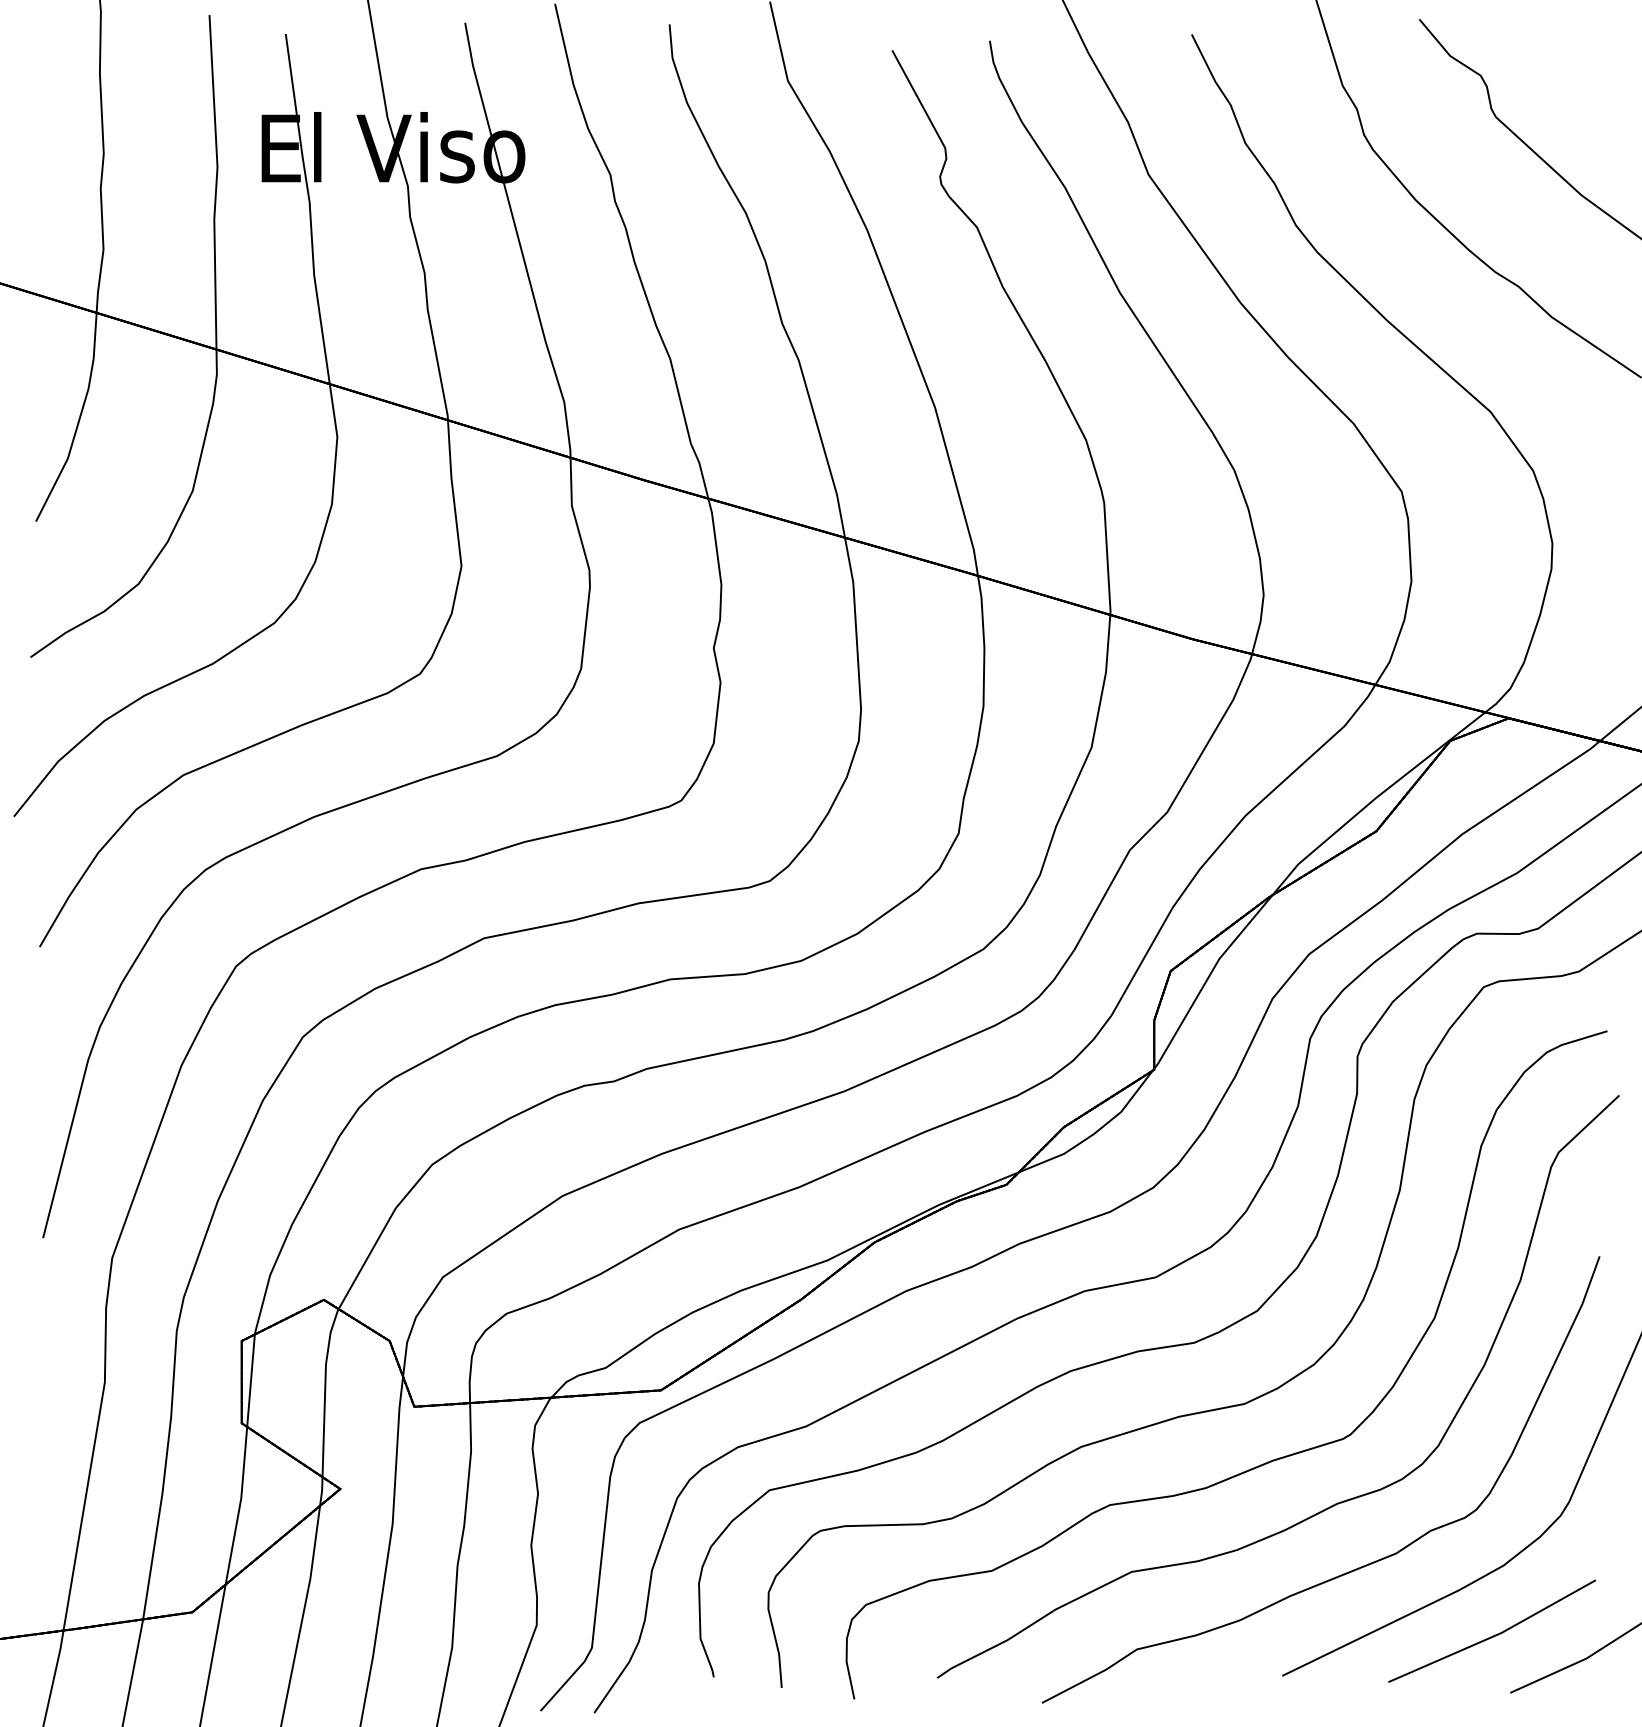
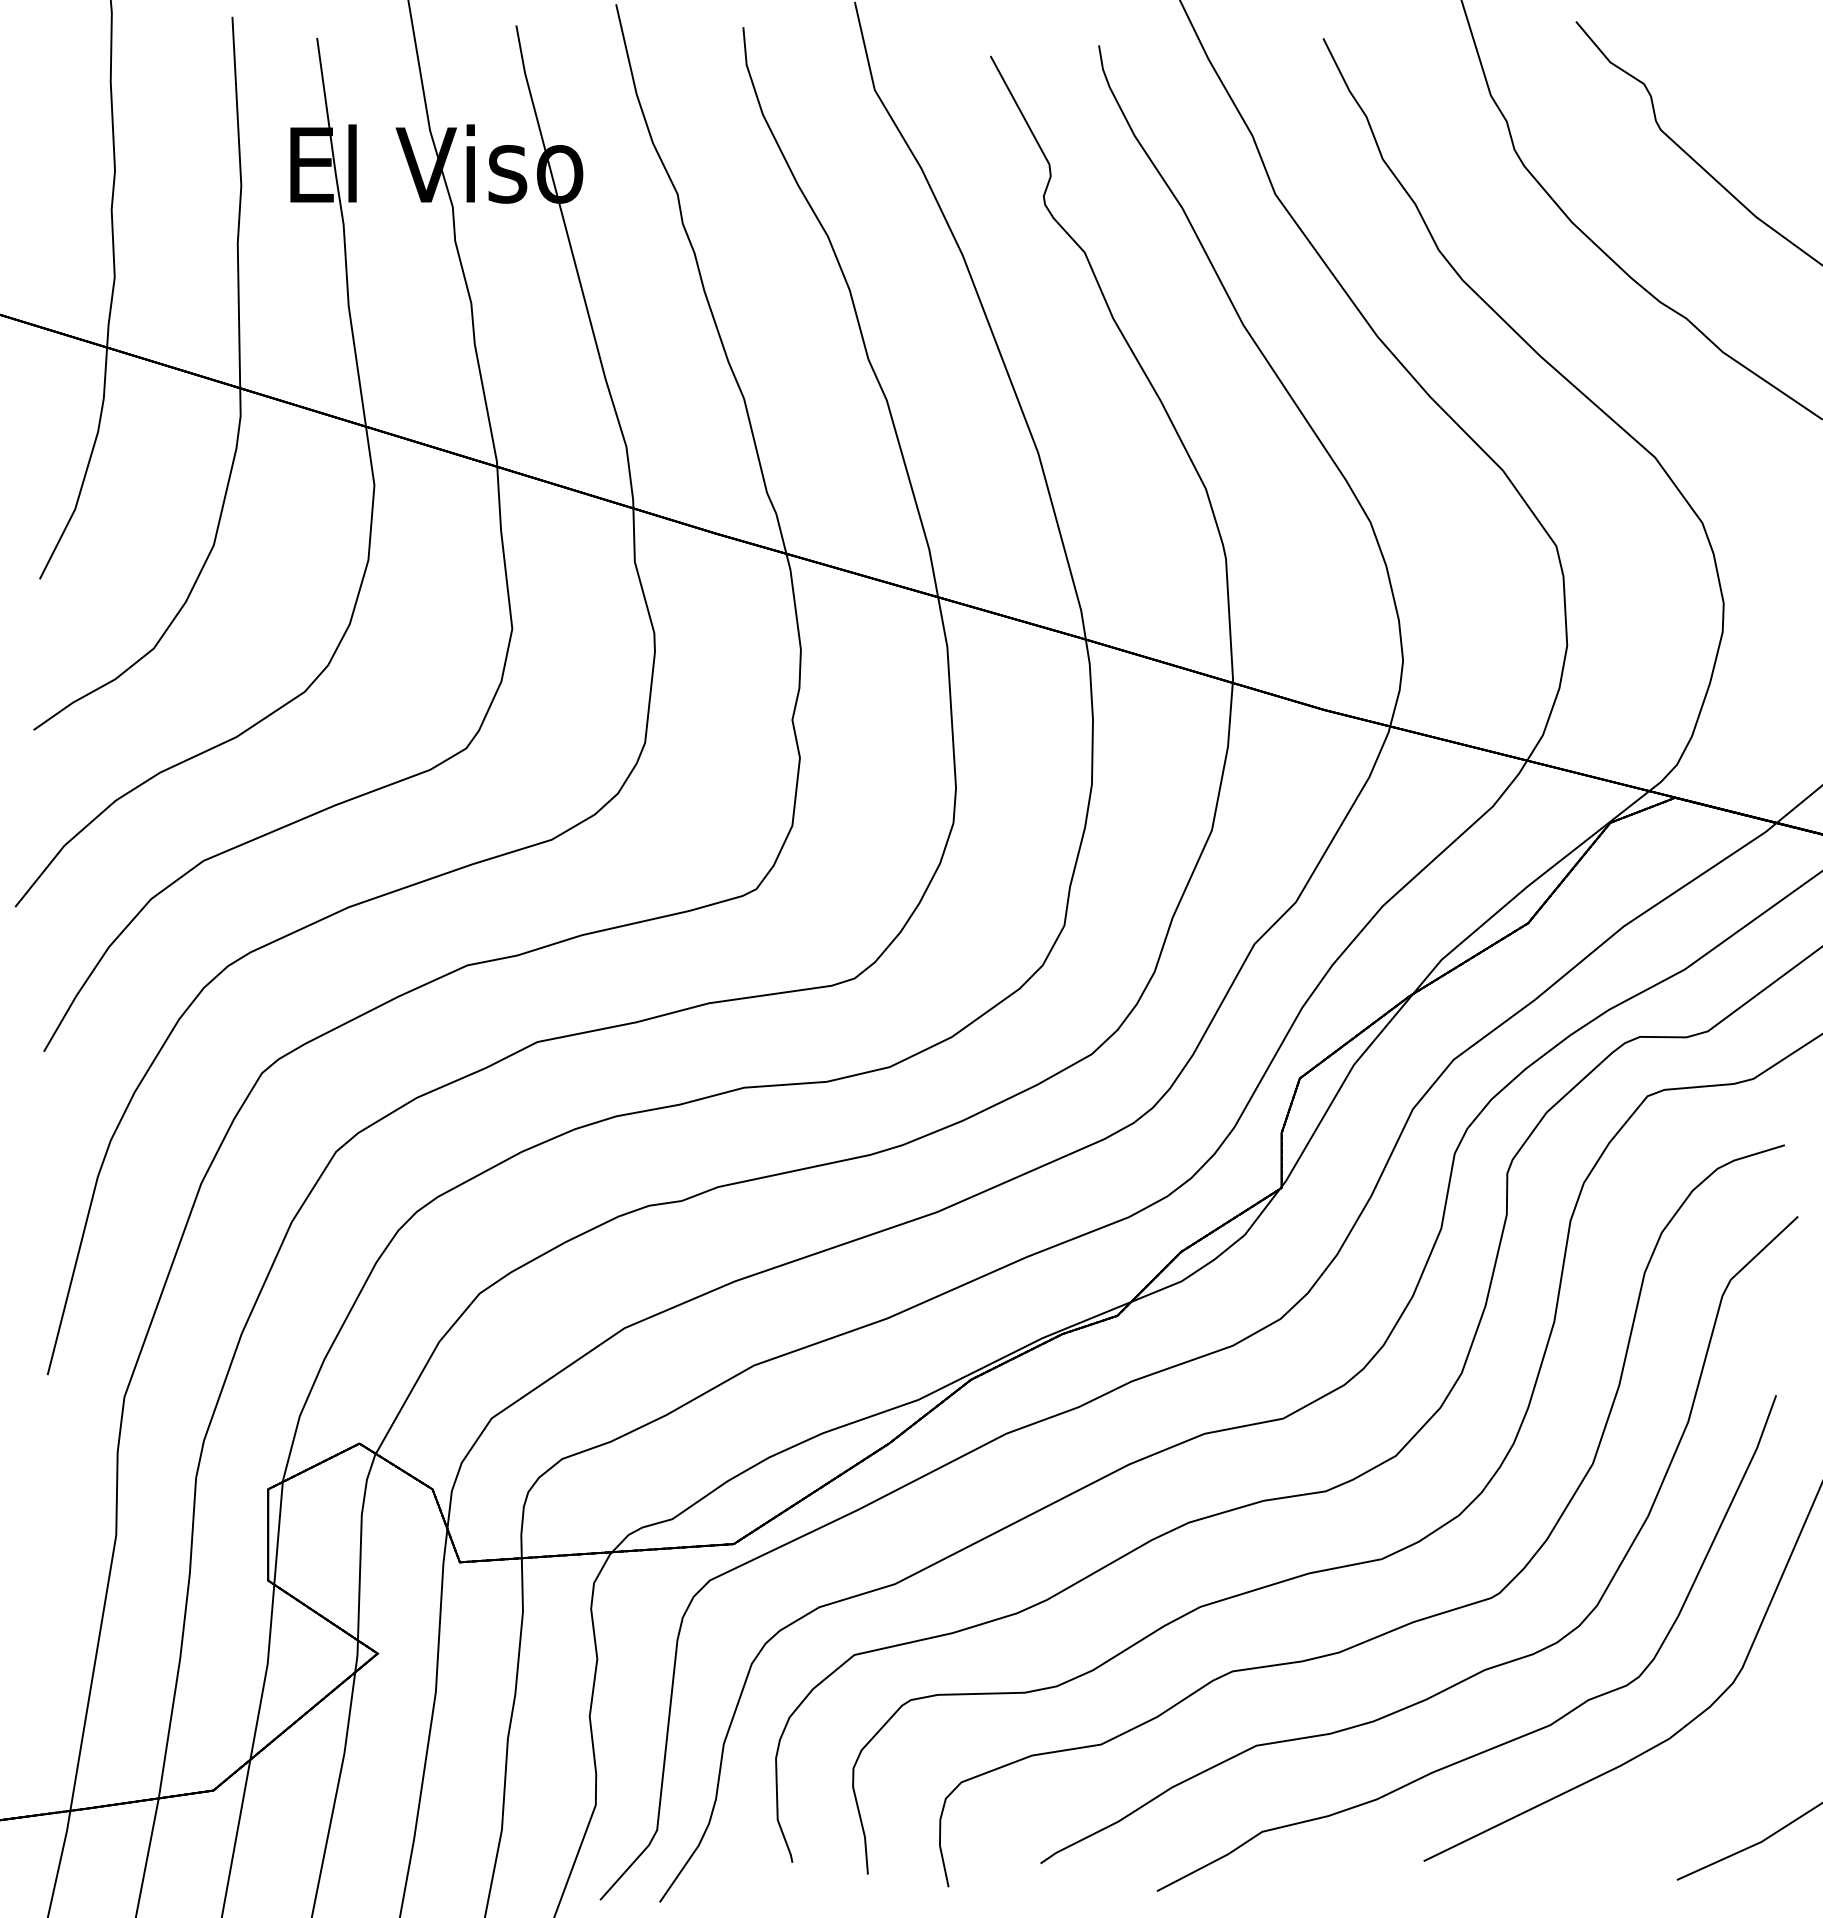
part: (1491, 1631) -> (1656, 1811), removed

